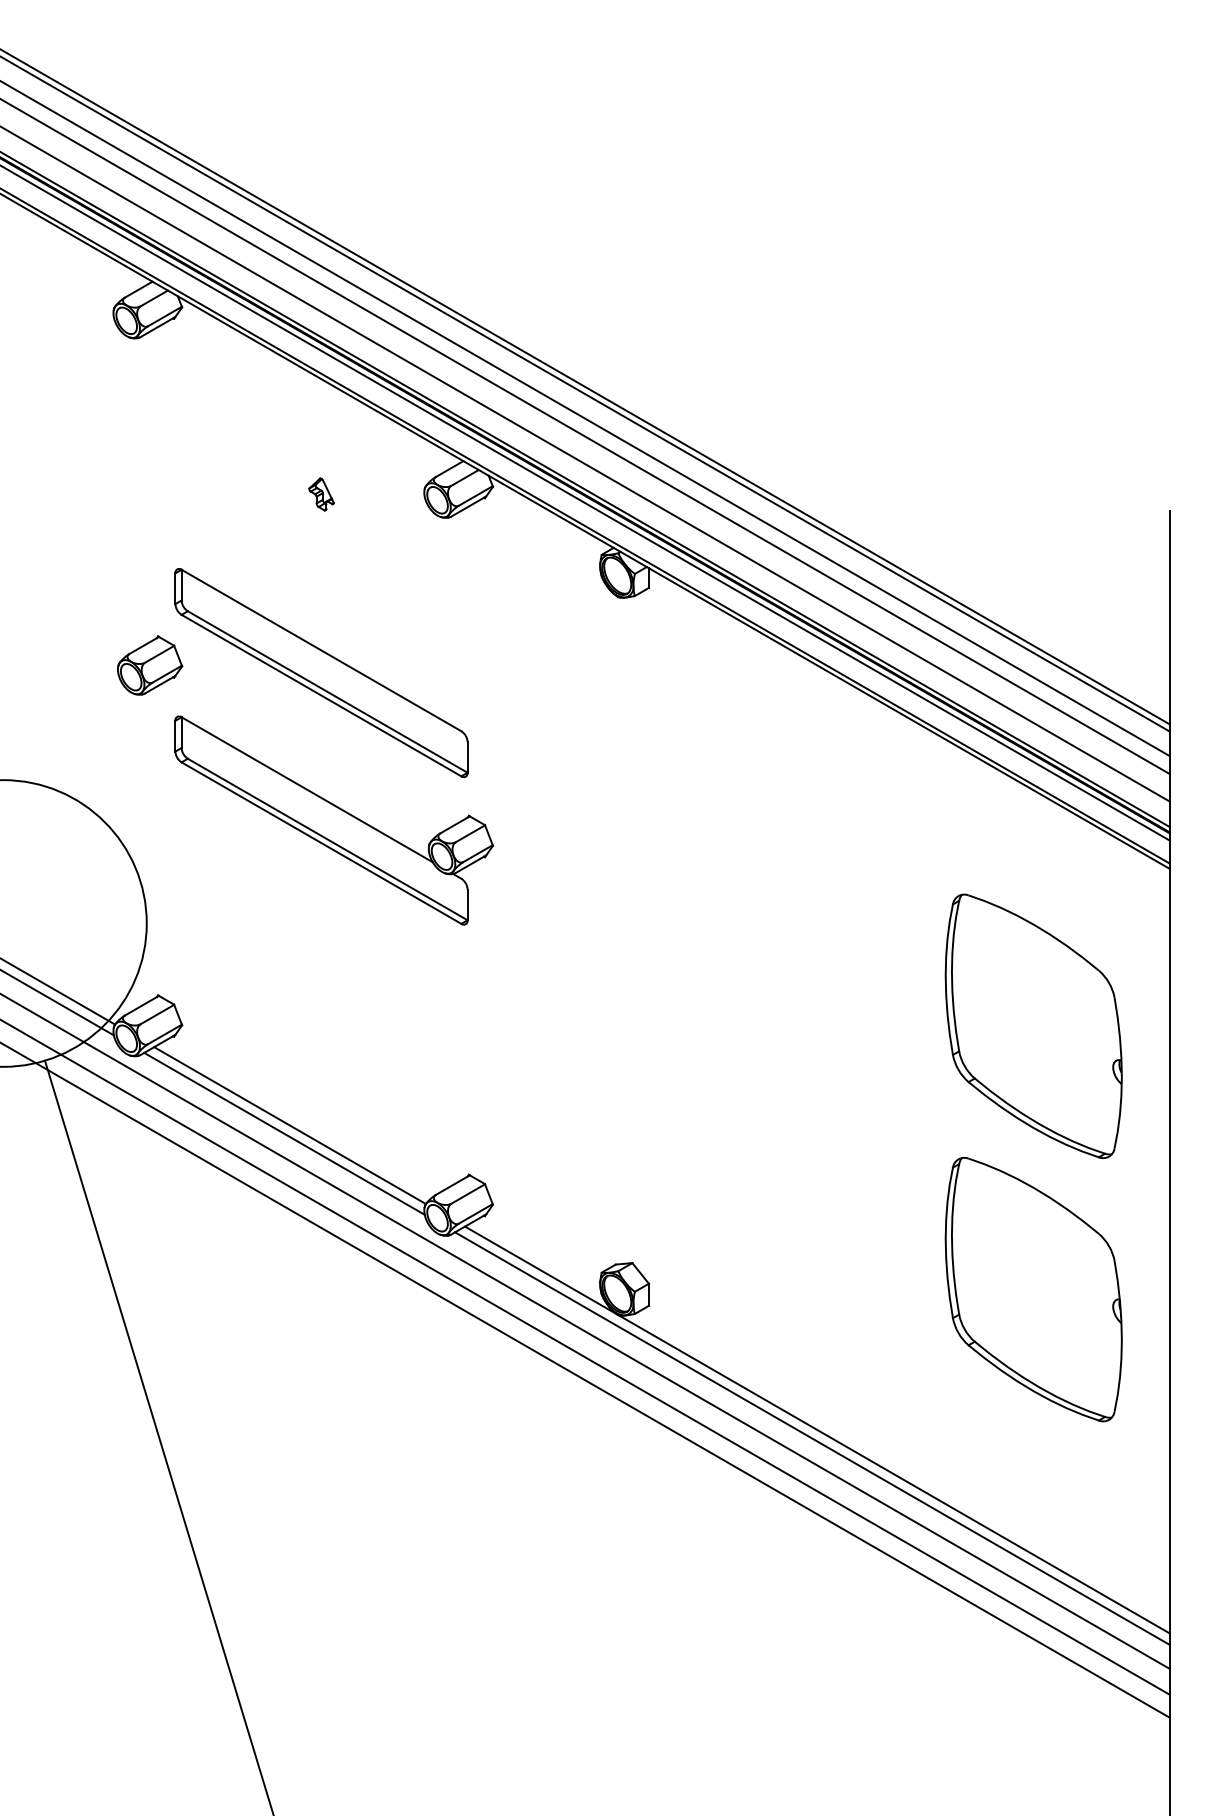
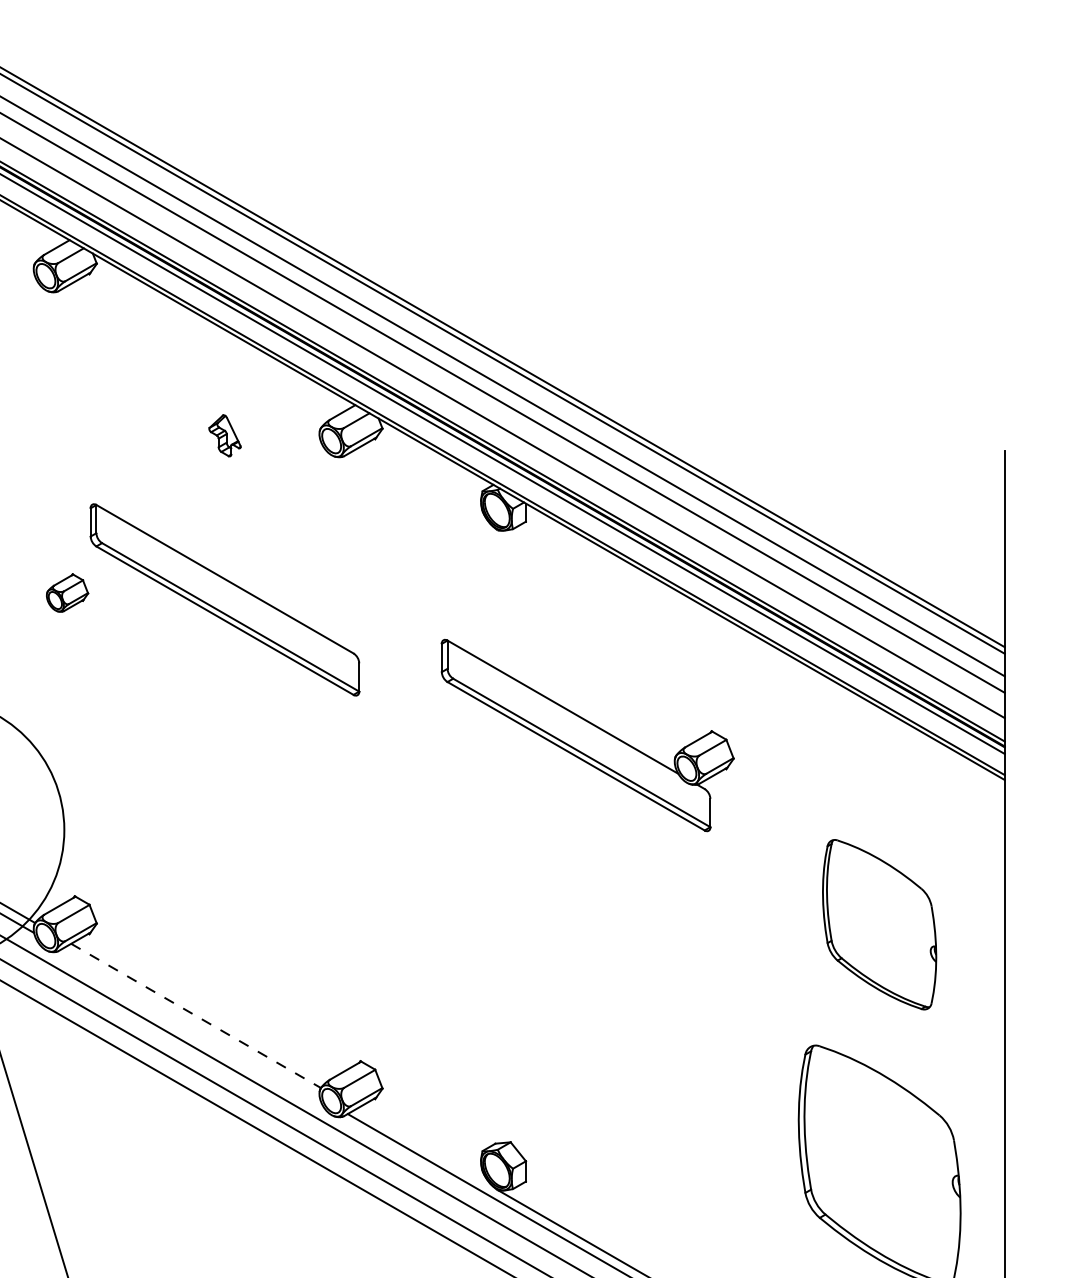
part: (321, 494) -> (224, 435), size x1.4
part: (150, 665) -> (67, 592), size x0.7
part: (334, 820) -> (588, 735), moved
part: (1033, 1026) -> (879, 924), size x0.7
line: (290, 1125) -> (196, 1015), solid -> dashed
line: (284, 1133) -> (190, 1023), removed
line: (541, 1270) -> (427, 1149), removed

